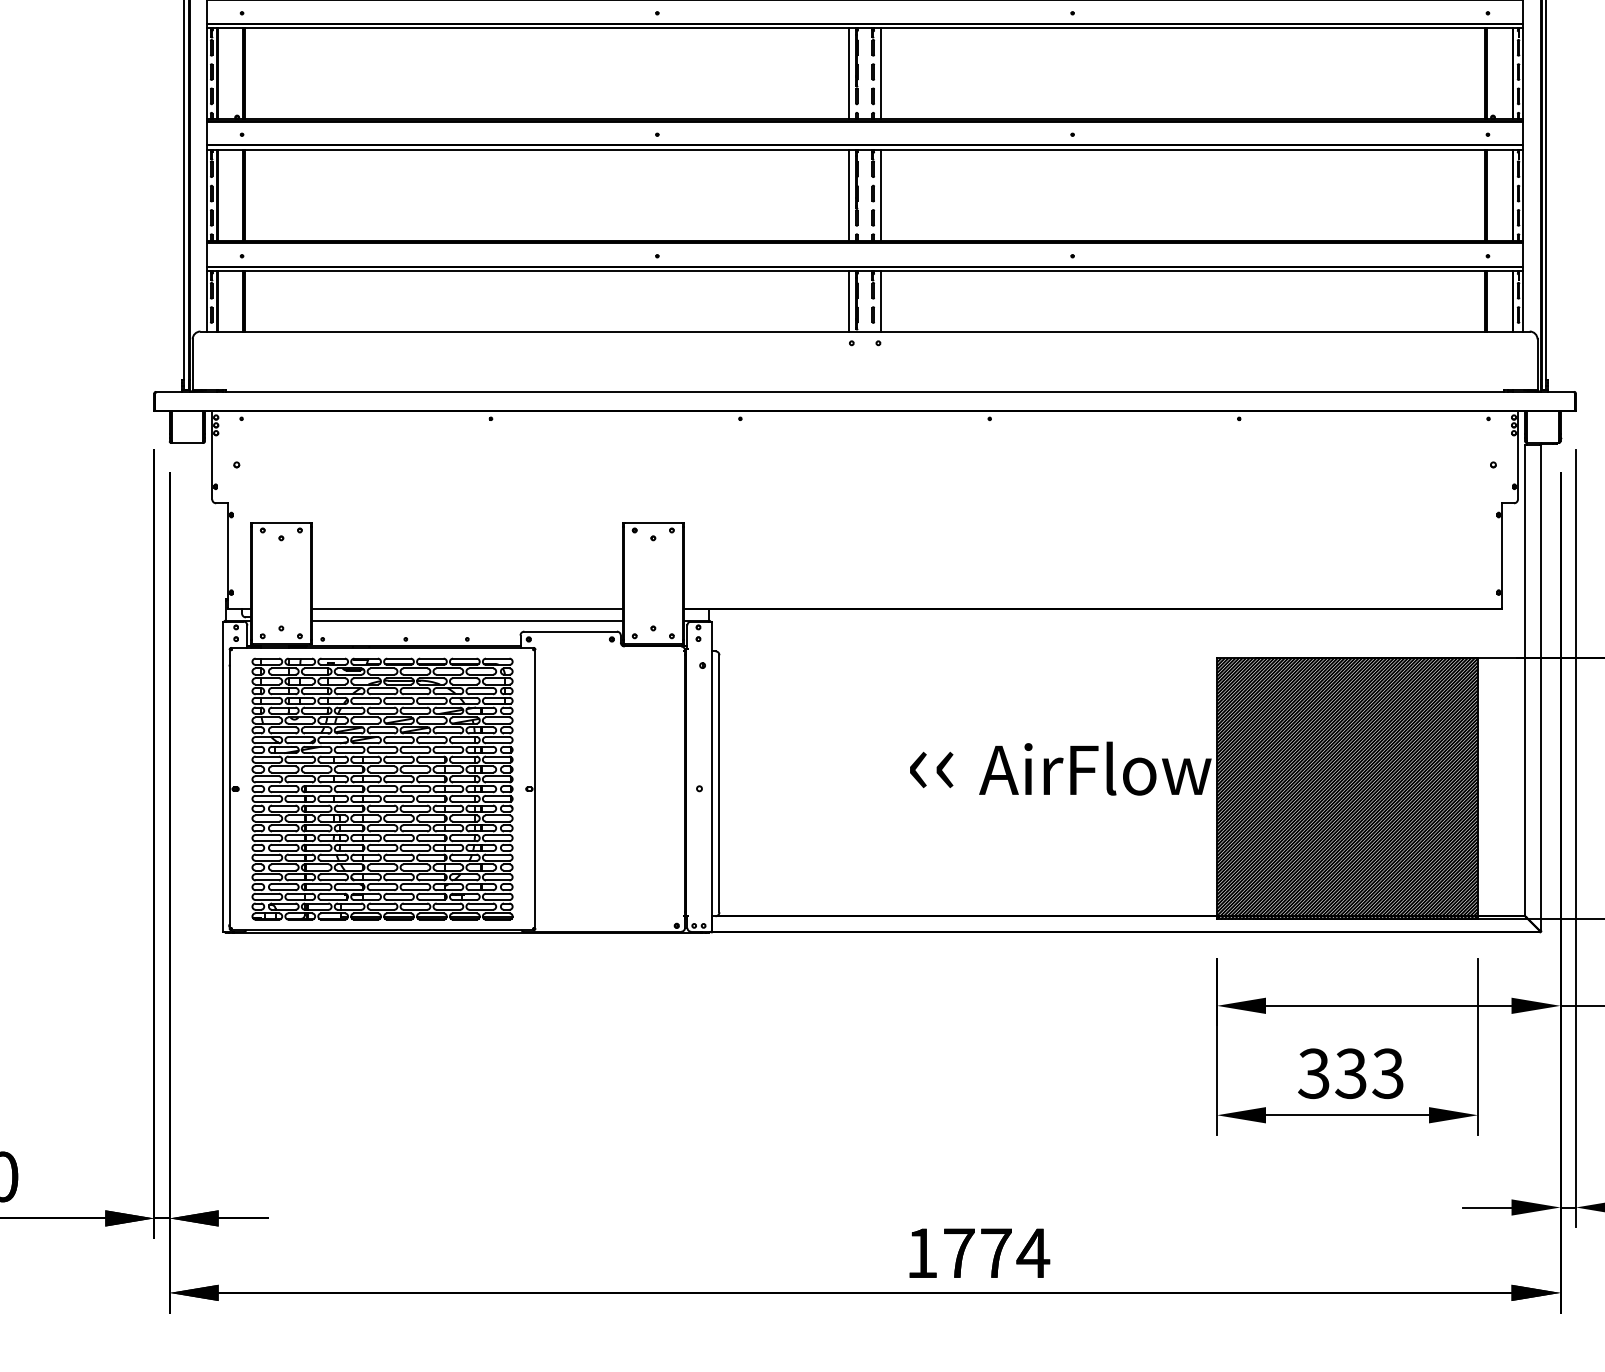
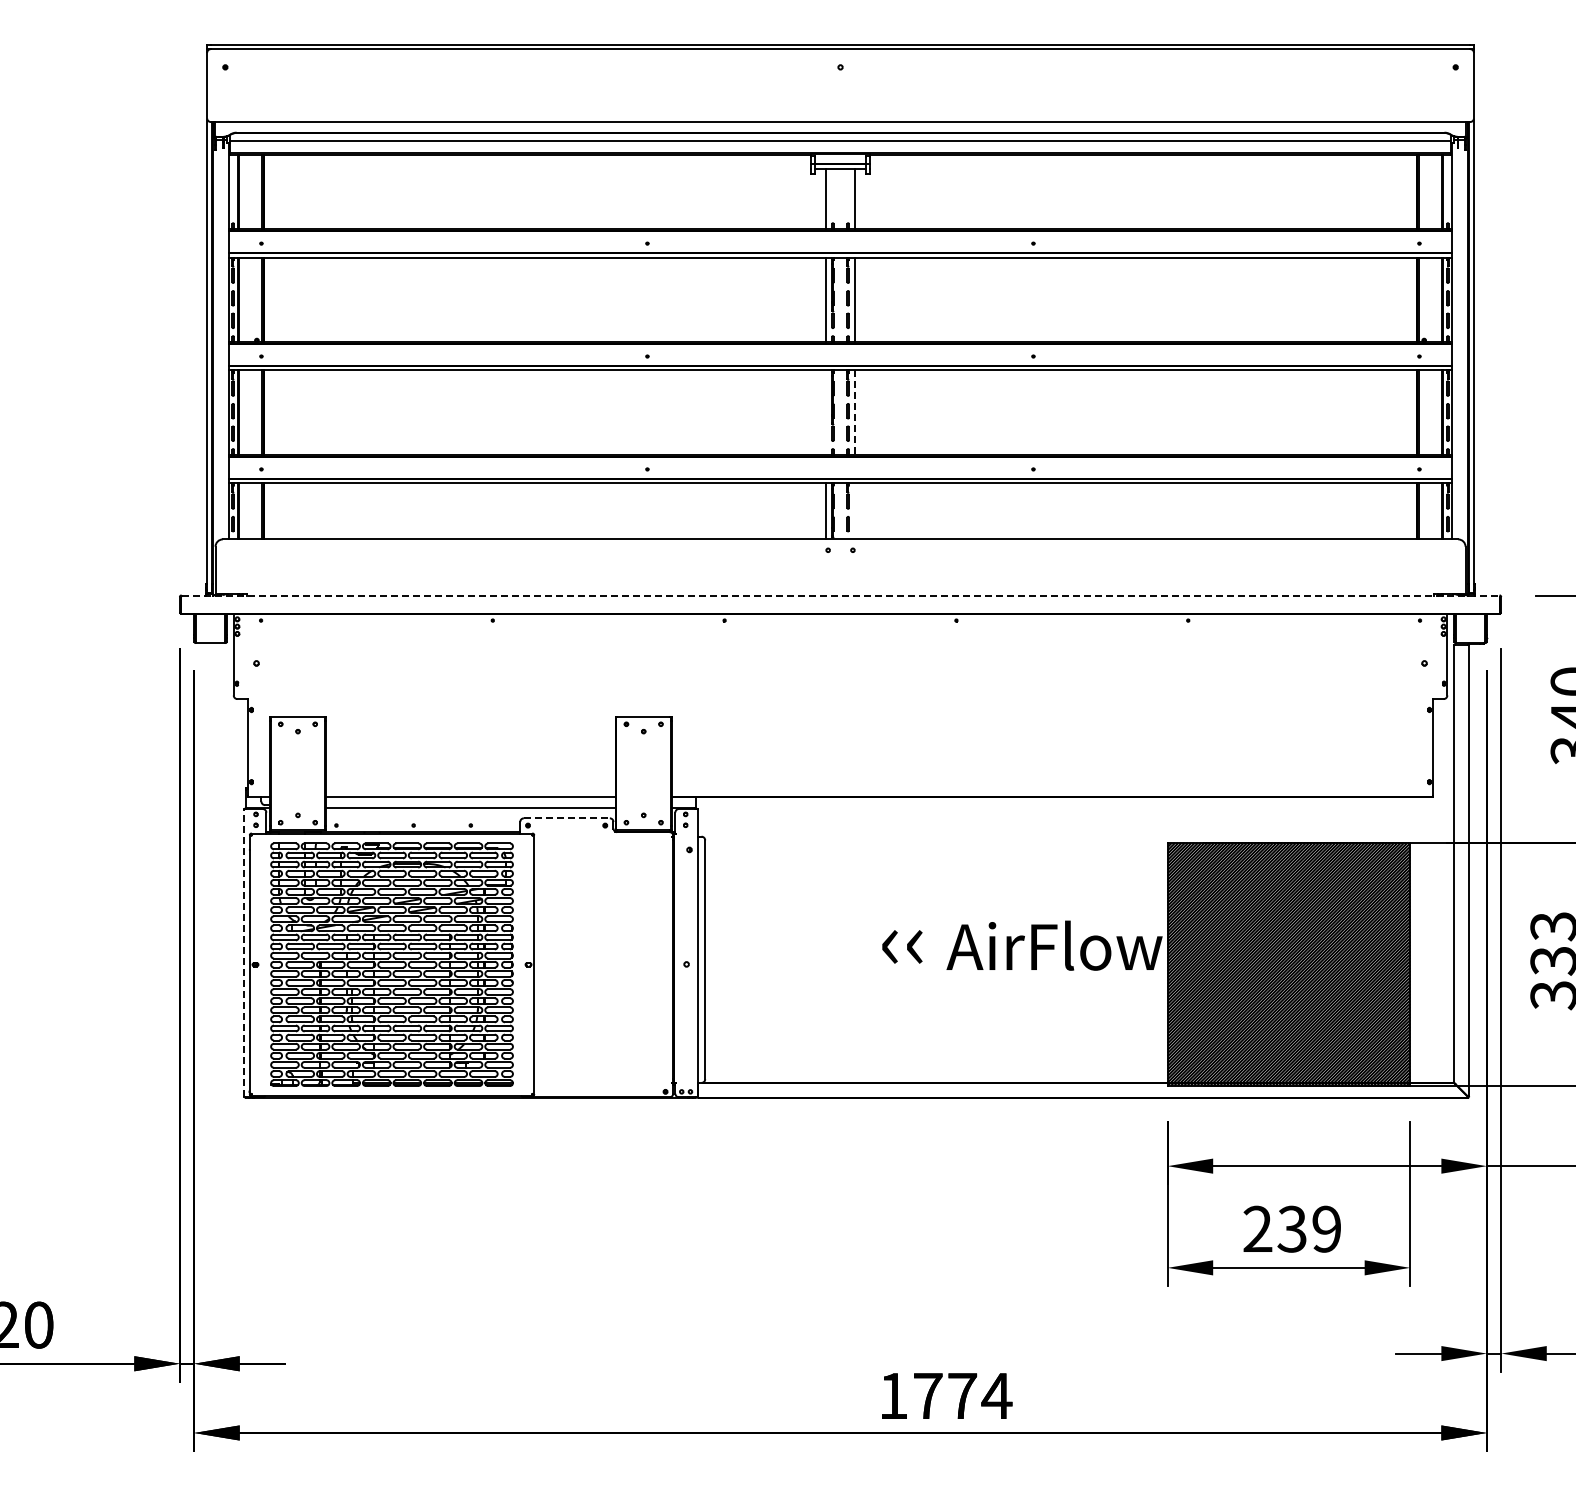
line: (848, 194) -> (825, 412), removed
line: (881, 196) -> (855, 413), solid -> dashed
line: (881, 301) -> (855, 511), removed
line: (865, 391) -> (840, 595), solid -> dashed
line: (570, 631) -> (566, 818), solid -> dashed
line: (222, 775) -> (243, 952), solid -> dashed
text: (1350, 1073) -> (1291, 1229), 333 -> 239

